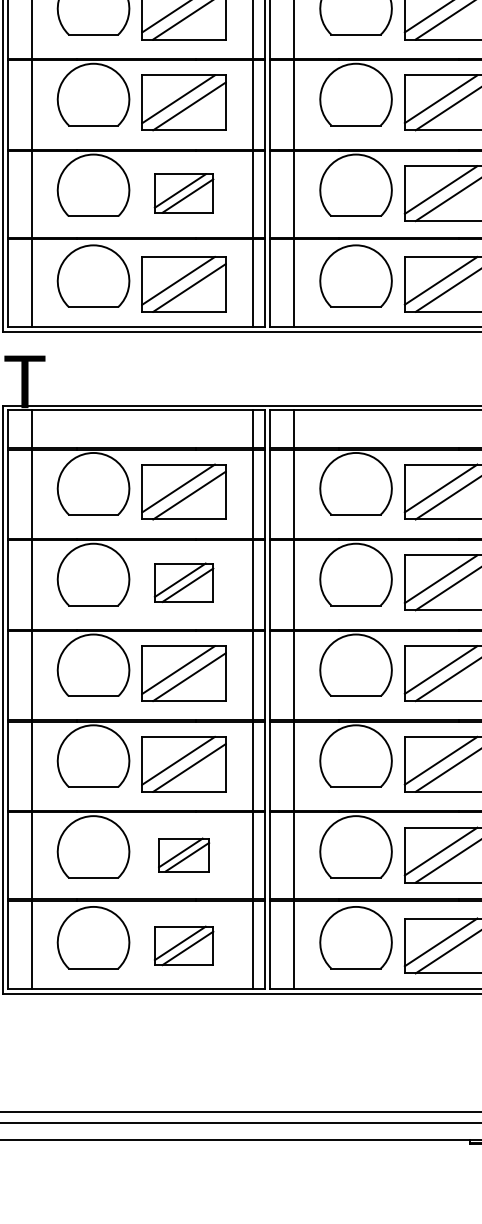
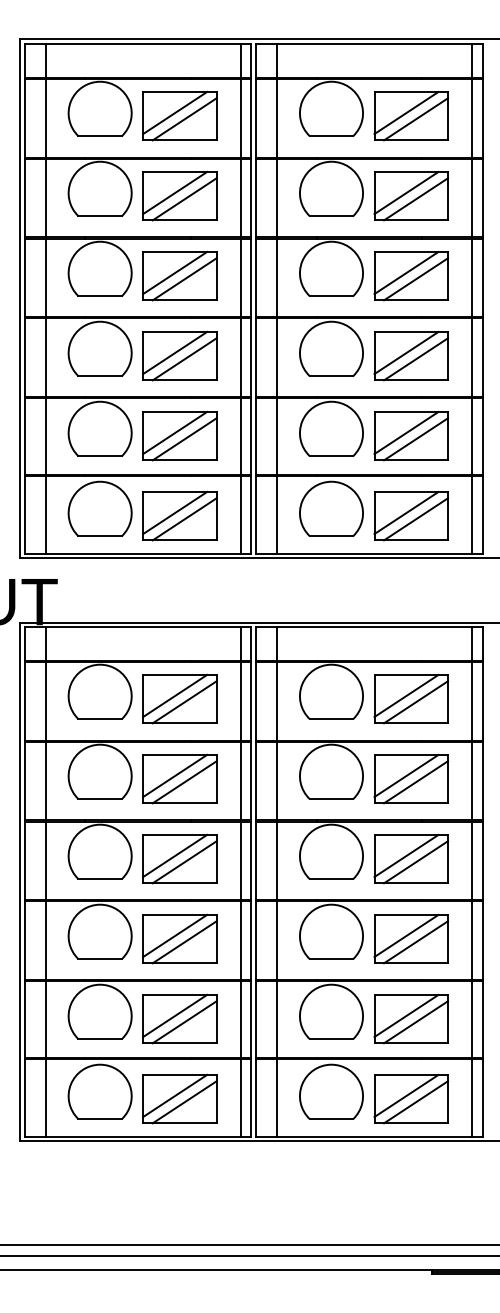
part: (183, 192) -> (179, 435), size x1.43
part: (183, 582) -> (179, 778), size x1.43
part: (183, 854) -> (179, 1018), size x1.67
part: (183, 945) -> (179, 1098), size x1.43

